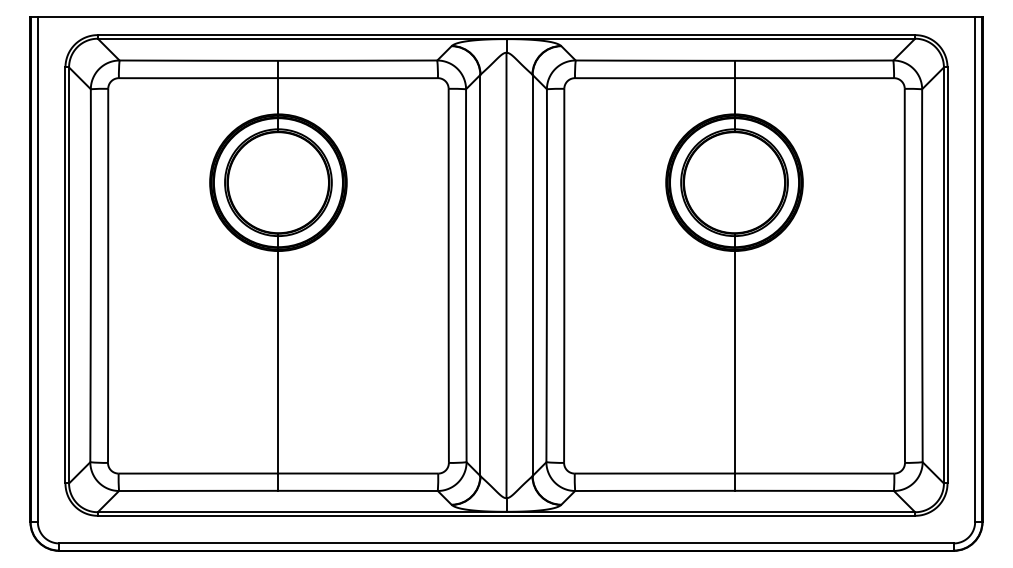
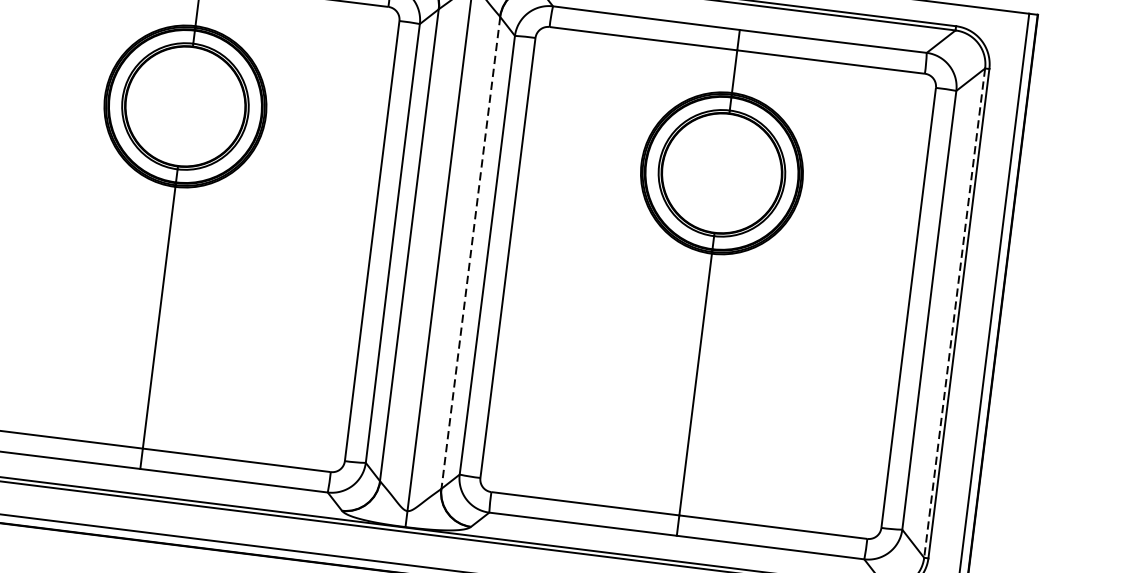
line: (532, 275) -> (470, 252), solid -> dashed
line: (943, 275) -> (954, 313), solid -> dashed

